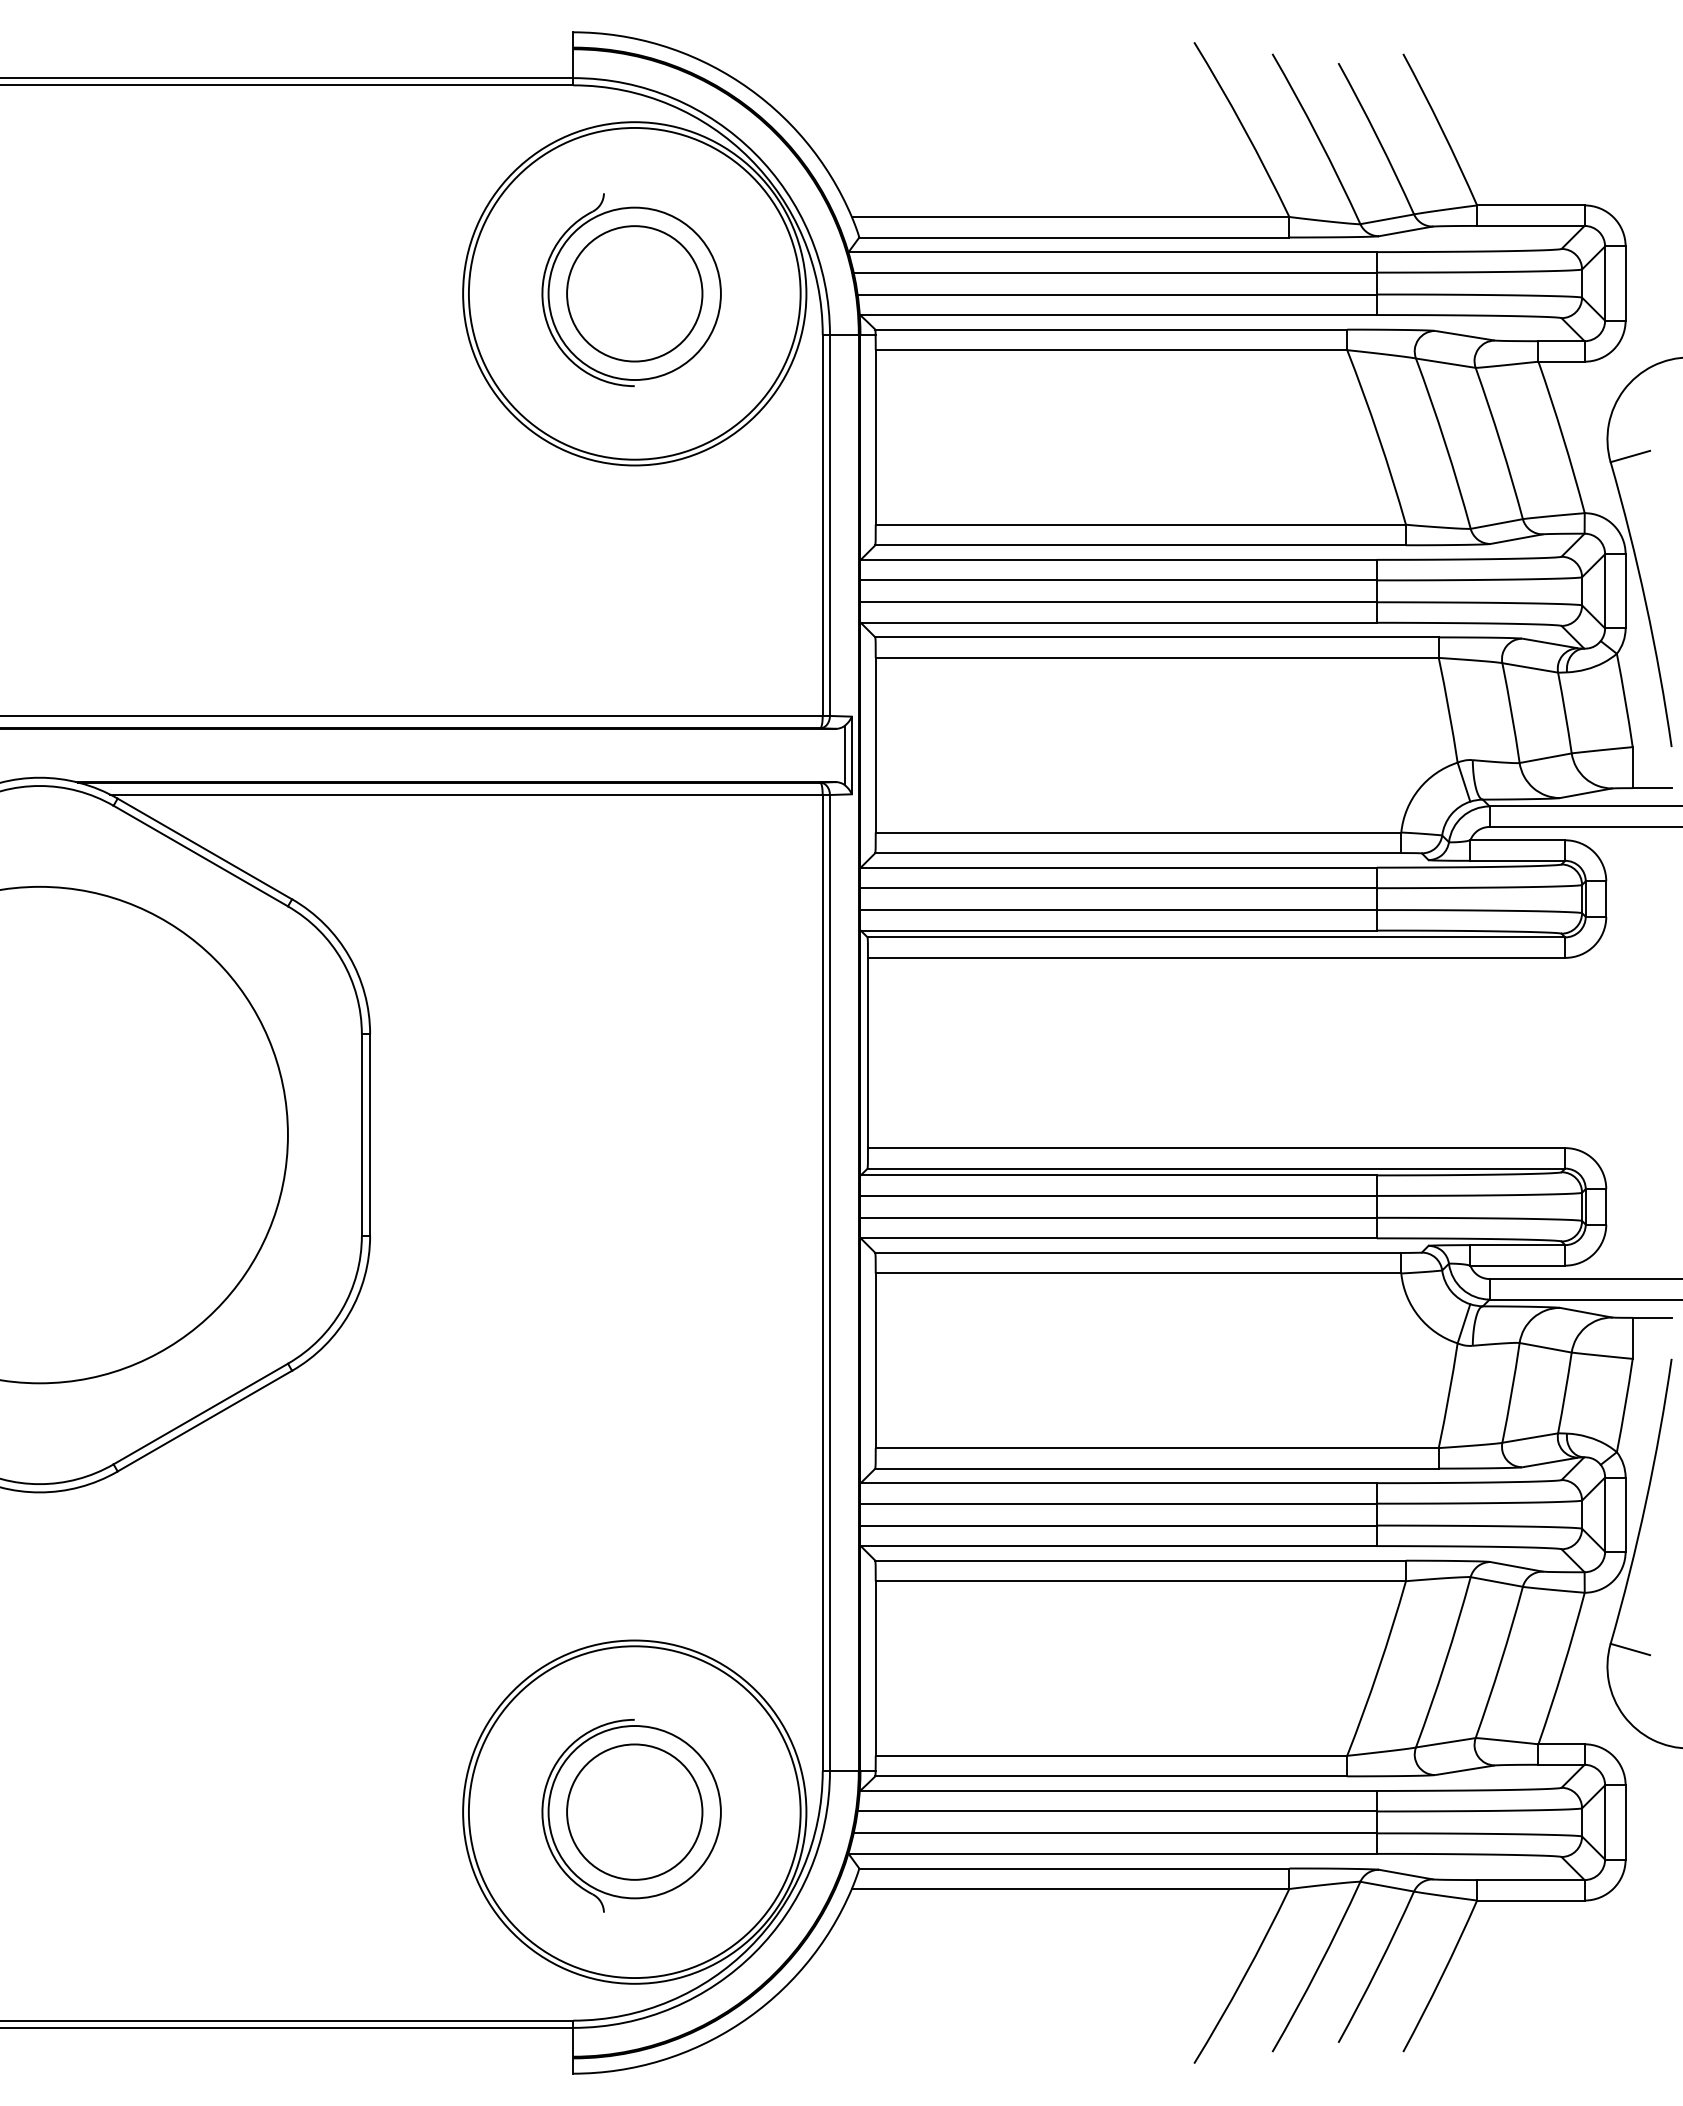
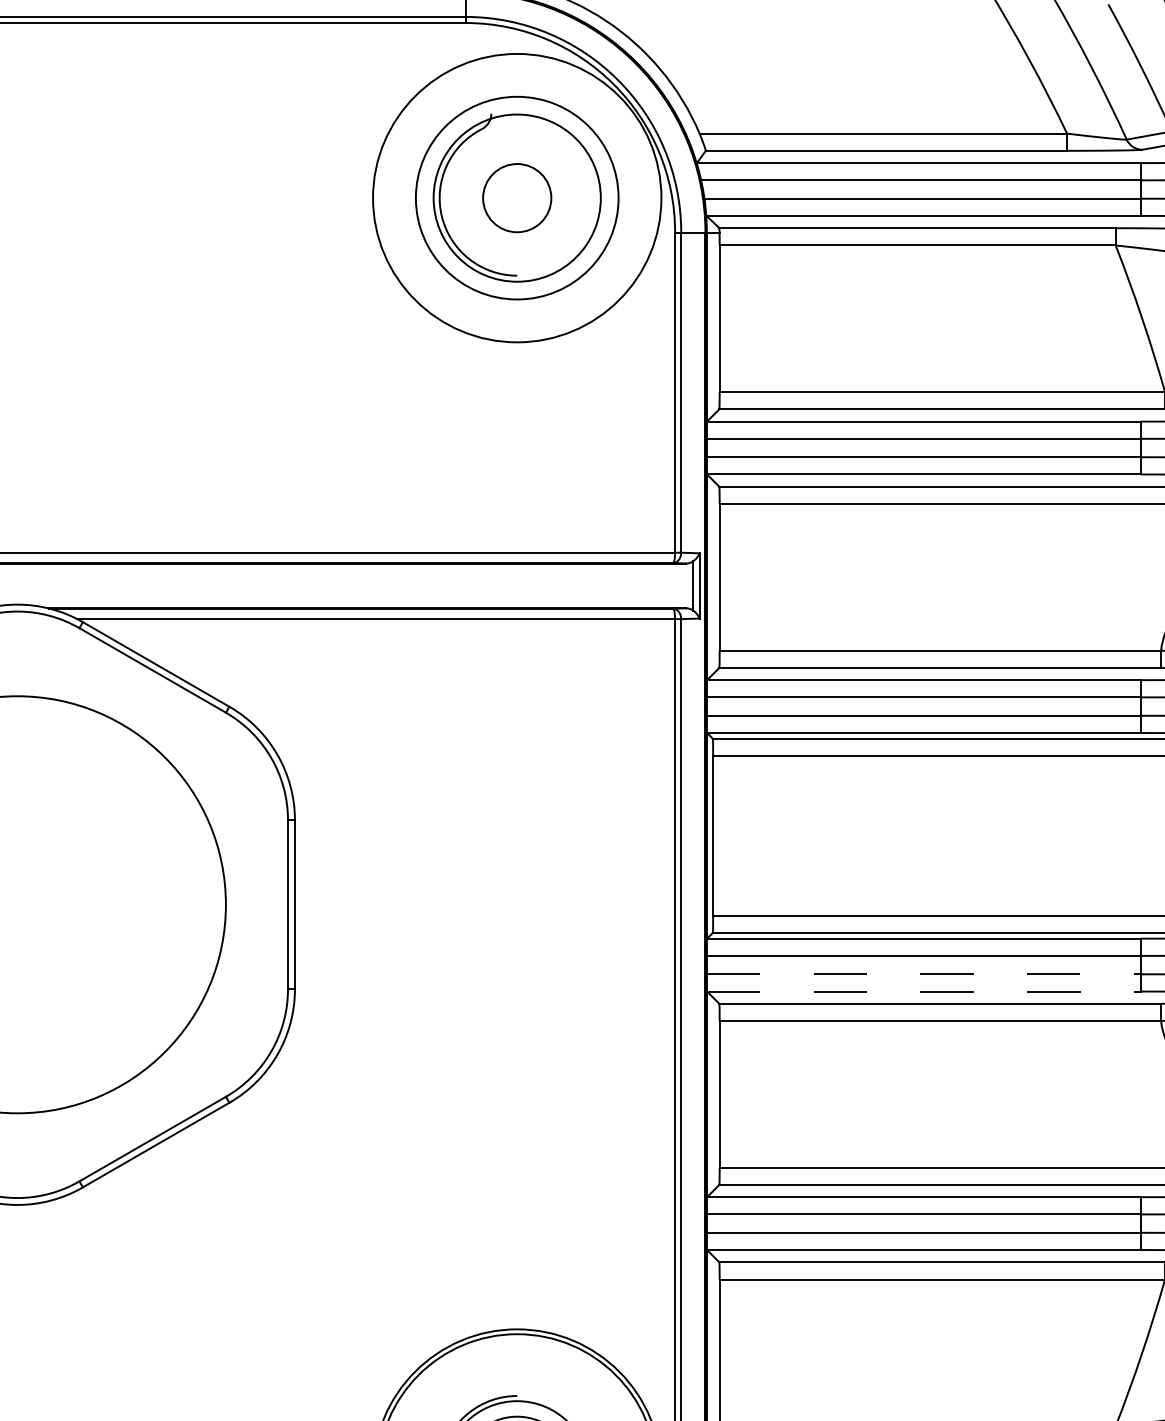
circle: (634, 293) -> (517, 197), size x0.6
circle: (634, 293) -> (517, 197), size x0.6
circle: (634, 293) -> (517, 197), size x1.4
line: (1119, 1217) -> (924, 974), solid -> dashed
line: (1119, 1238) -> (924, 991), solid -> dashed

